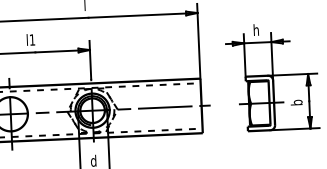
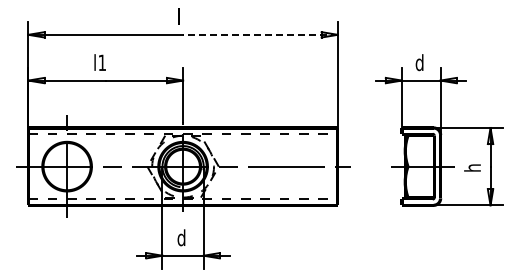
line: (142, 15) -> (259, 34), solid -> dashed
text: (256, 30) -> (419, 62), h -> d
text: (298, 101) -> (475, 166), b -> h

